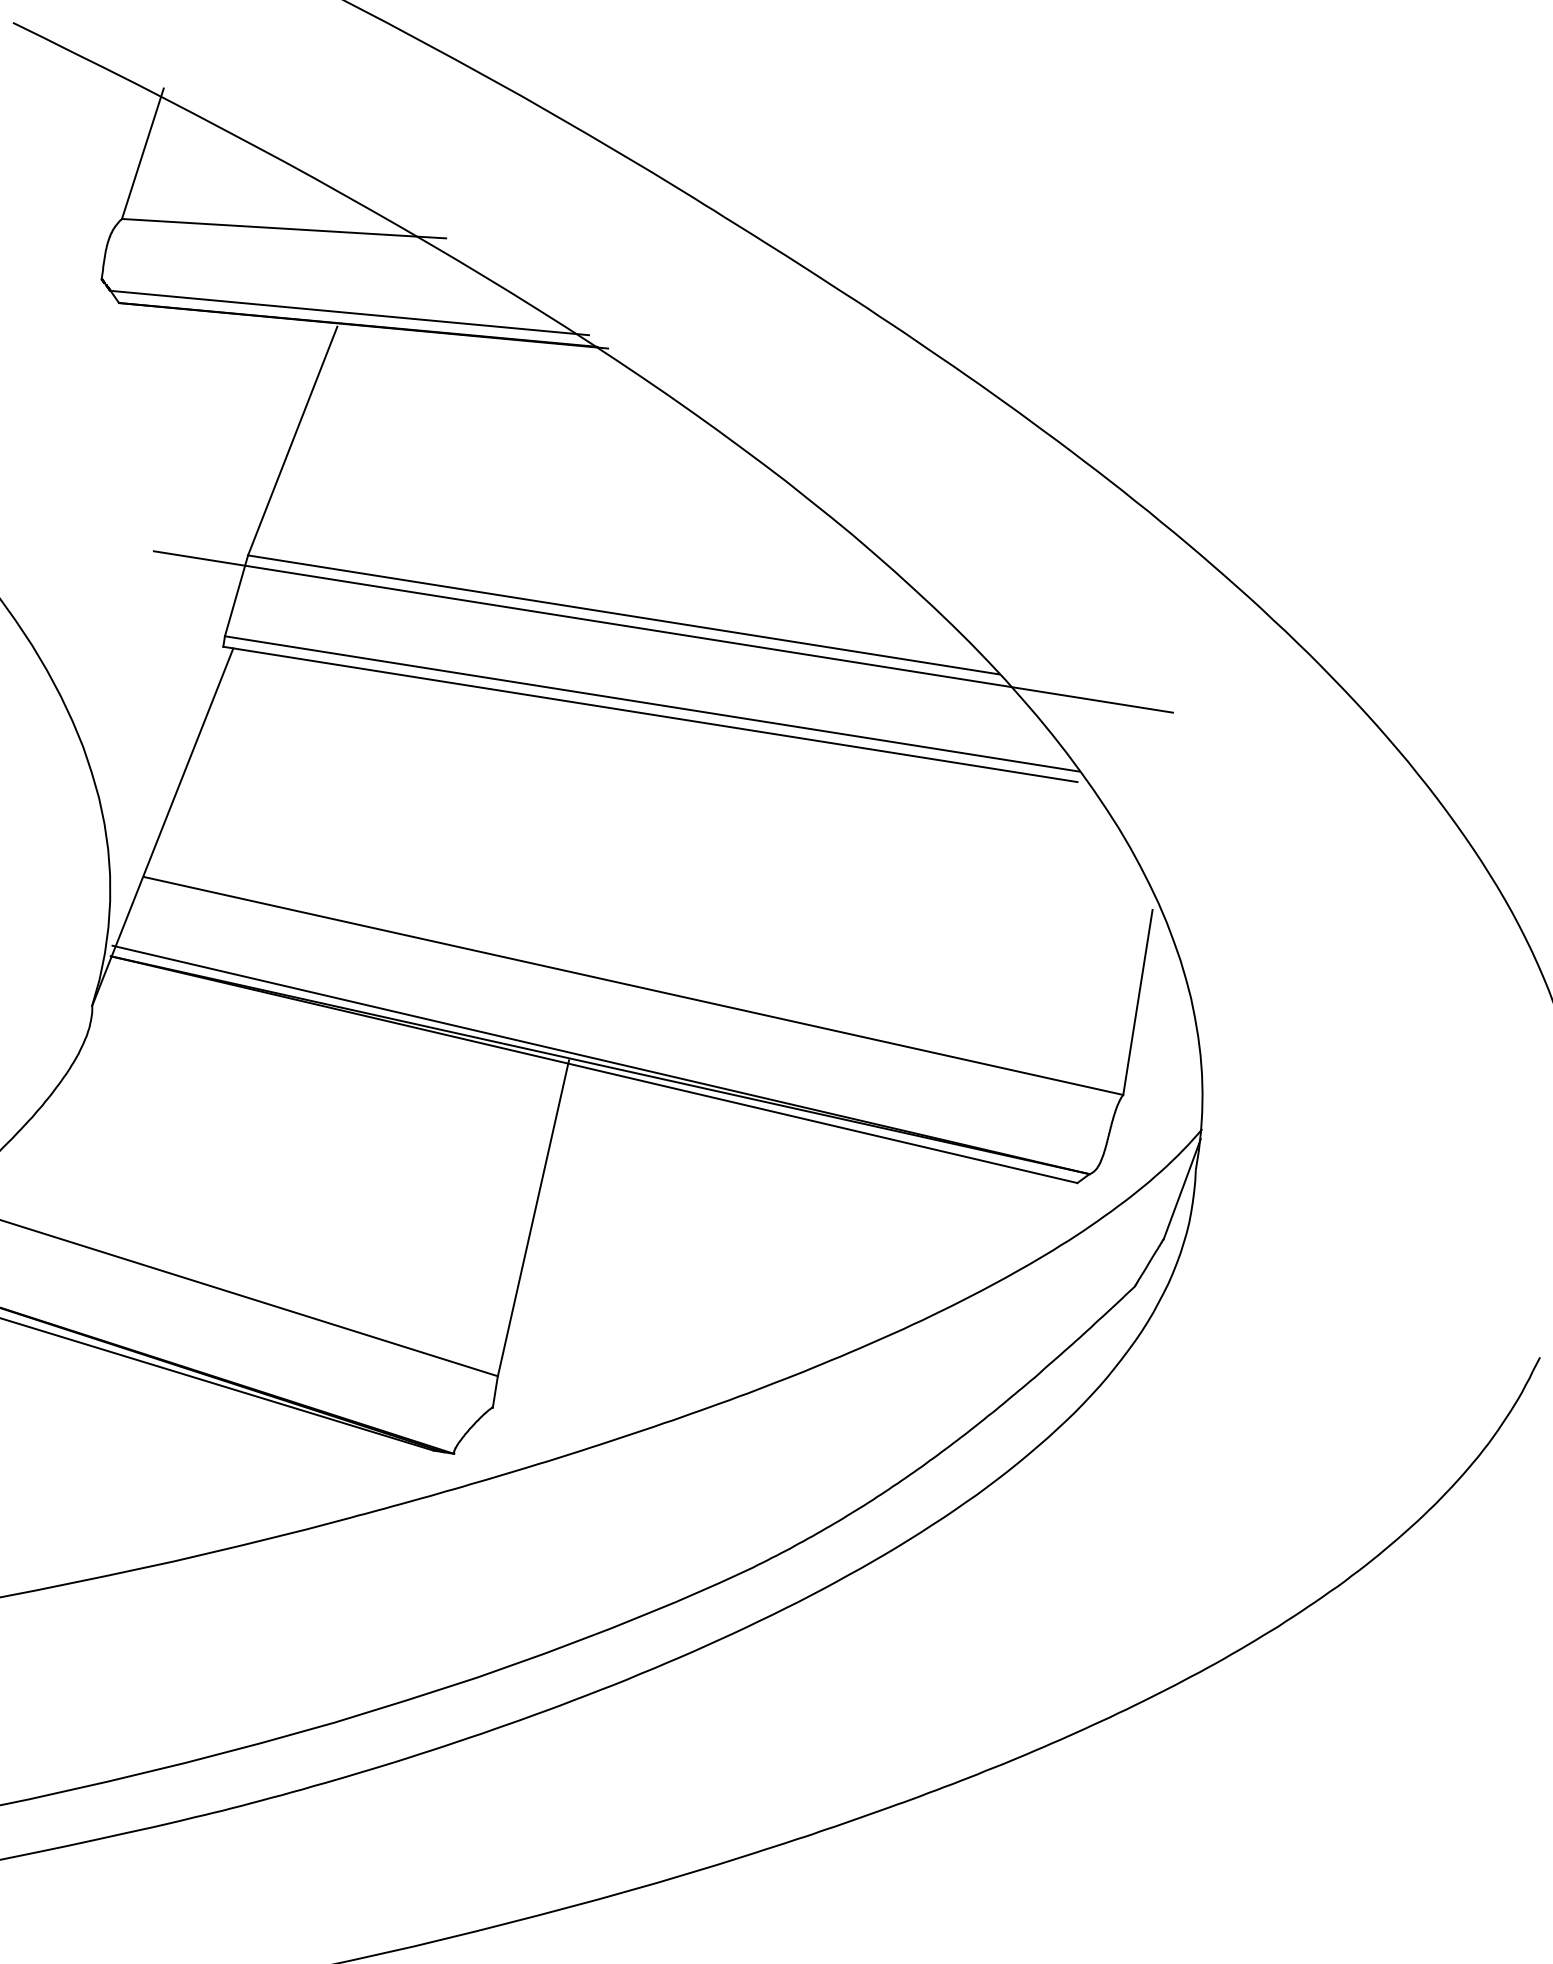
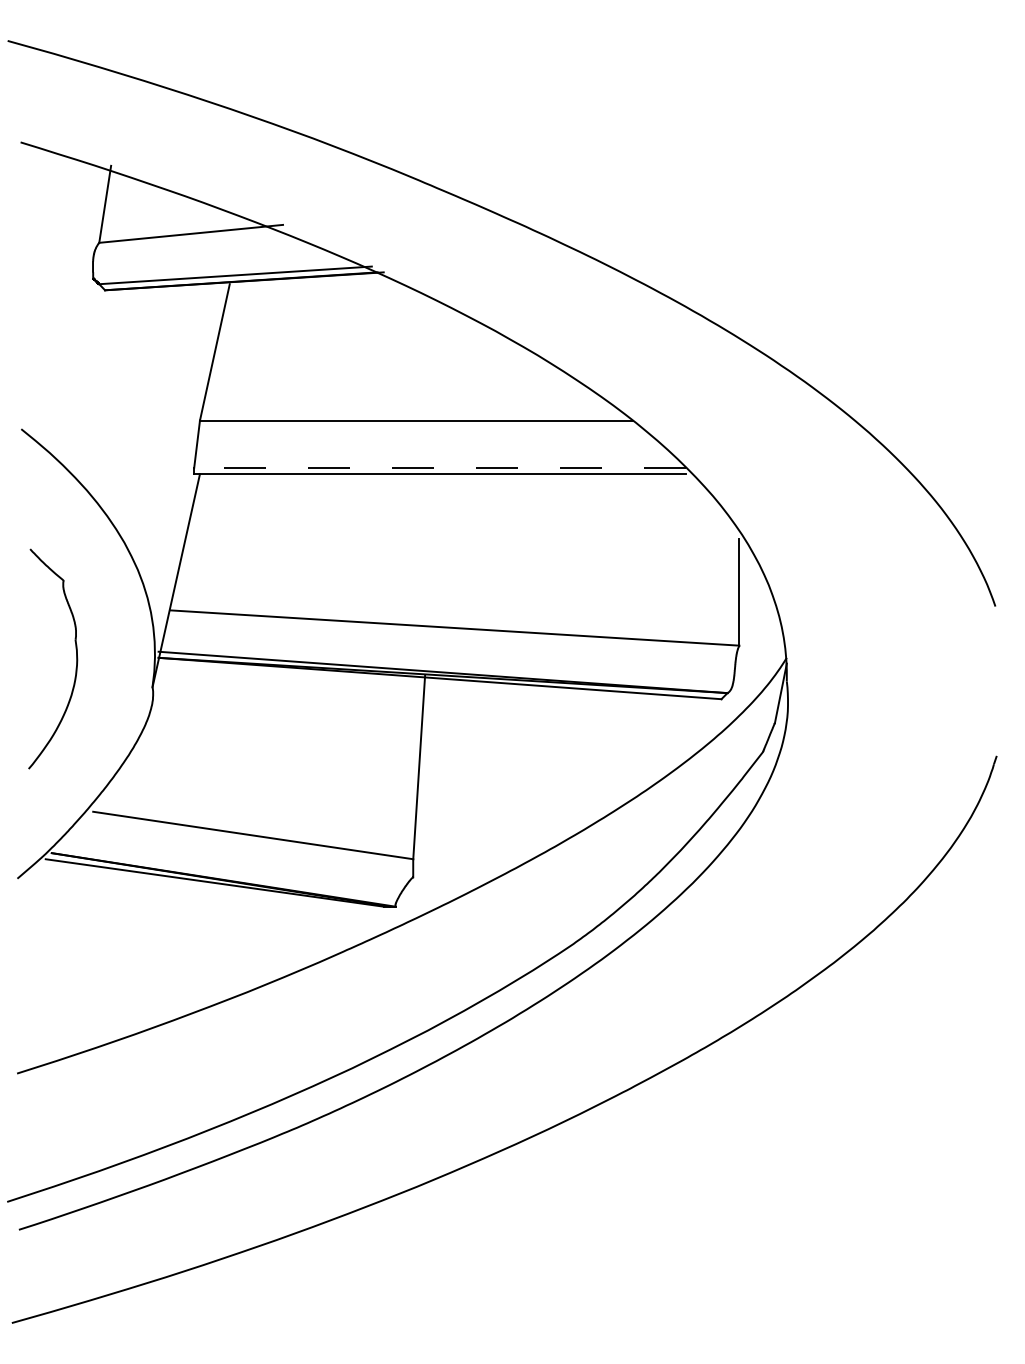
line: (662, 631) -> (439, 426), removed
line: (652, 704) -> (440, 468), solid -> dashed

